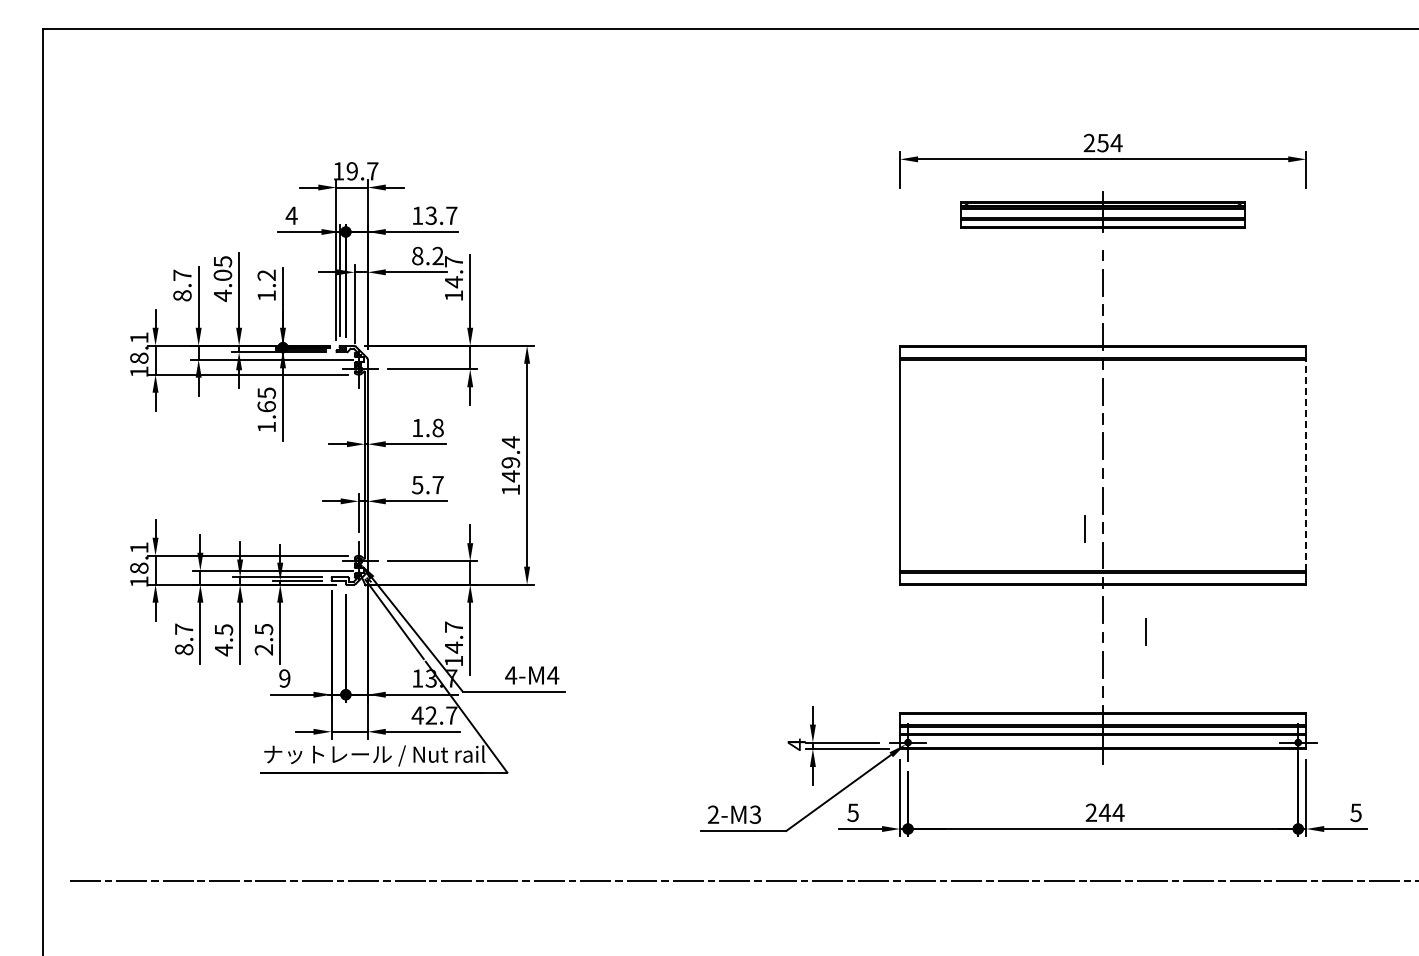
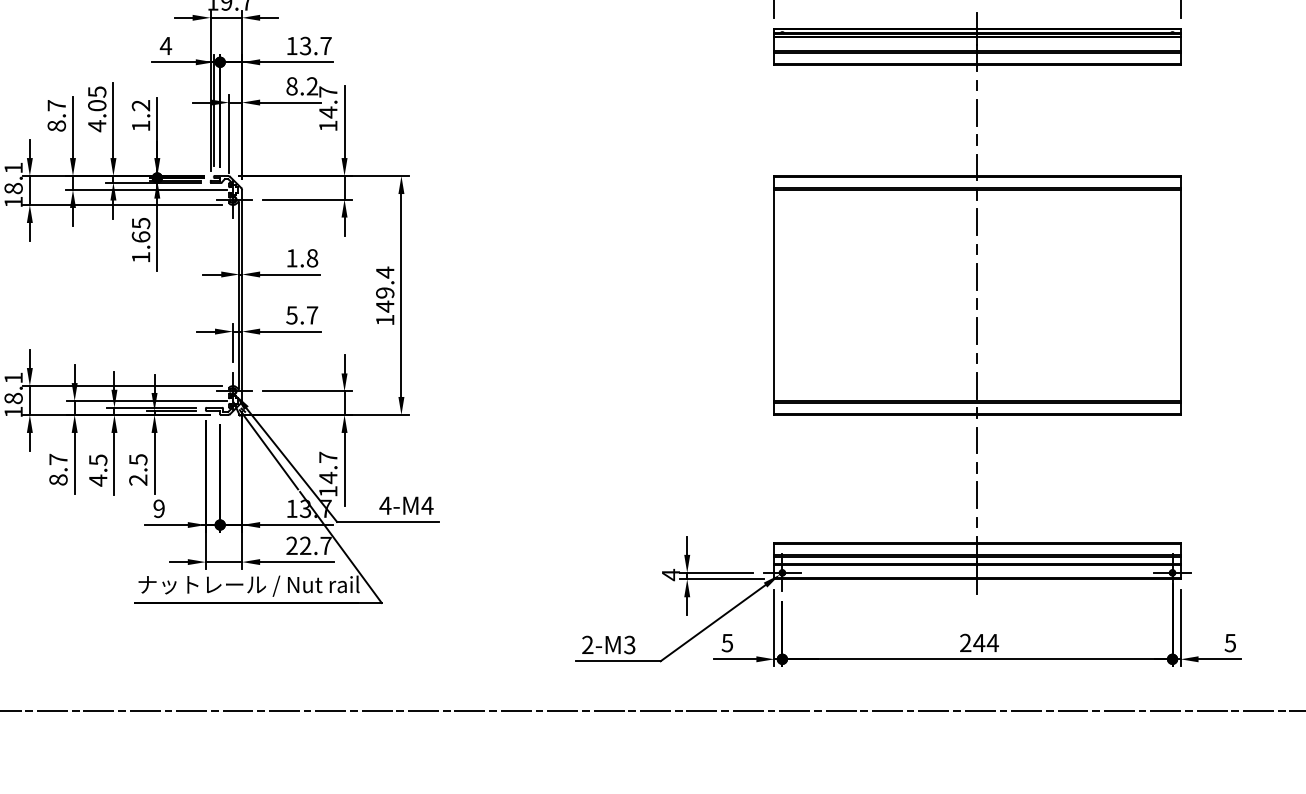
part: (1102, 211) -> (976, 41), size x1.43
line: (1306, 464) -> (1180, 294), dashed -> solid
line: (1084, 528) -> (958, 358), removed
line: (1145, 631) -> (1019, 461), removed
text: (417, 715) -> (291, 545), 42.7 -> 22.7

